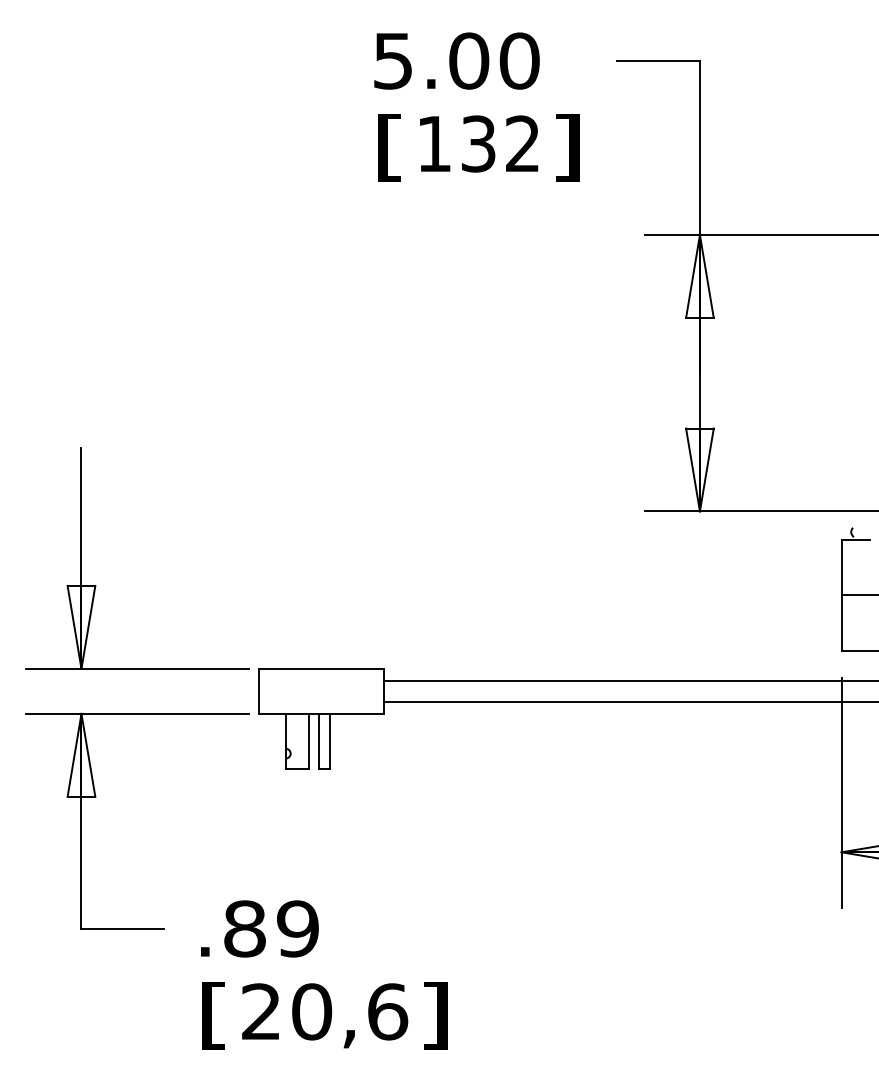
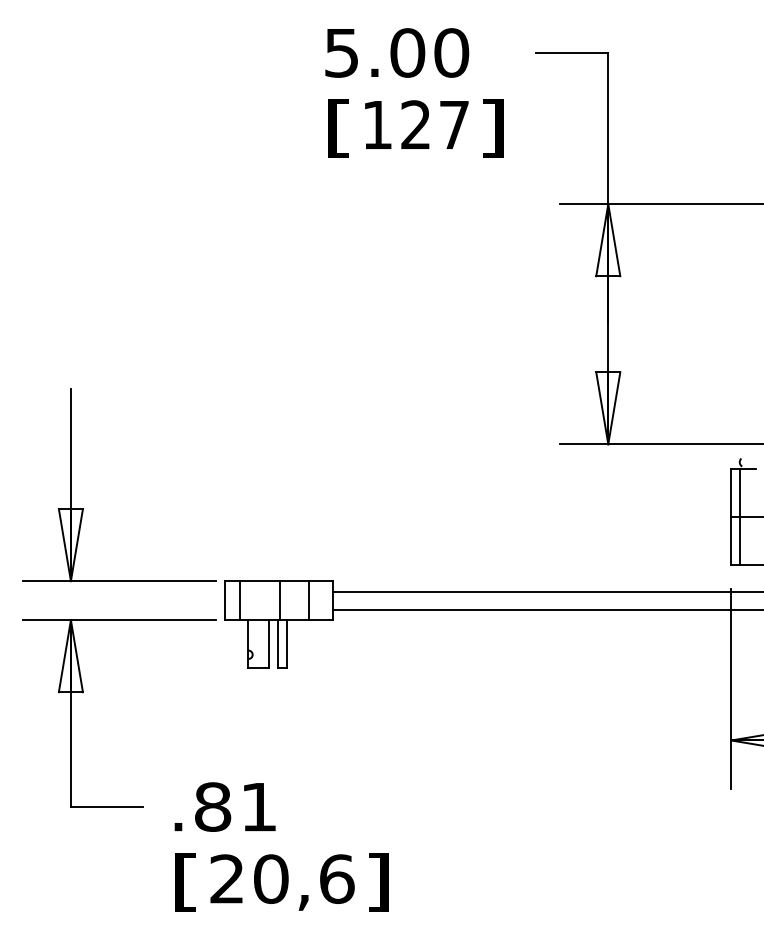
text: (500, 143) -> (435, 124), 132 -> 127
line: (851, 595) -> (739, 517), added
line: (276, 690) -> (240, 599), added
line: (322, 690) -> (280, 599), added
line: (355, 690) -> (309, 599), added
text: (297, 928) -> (258, 806), .89 -> .81

